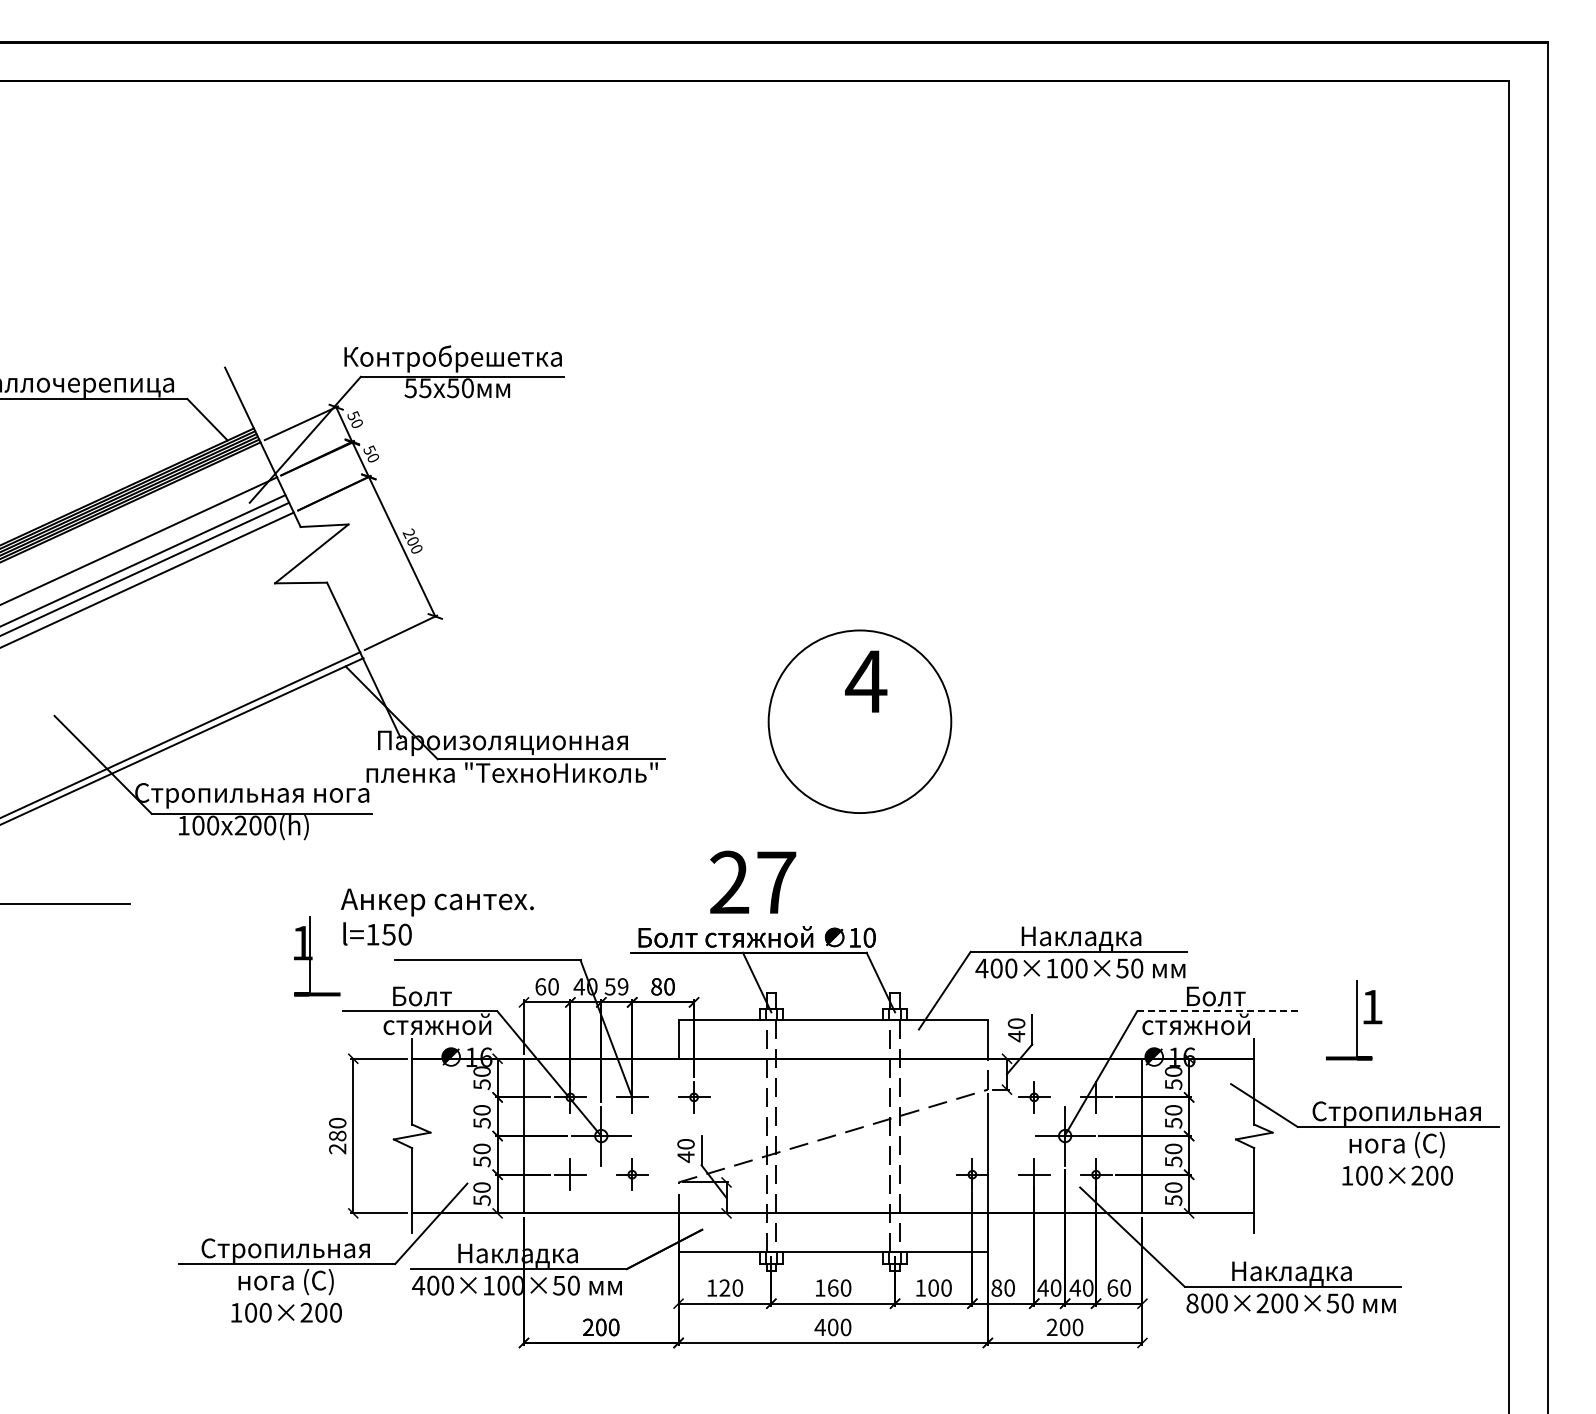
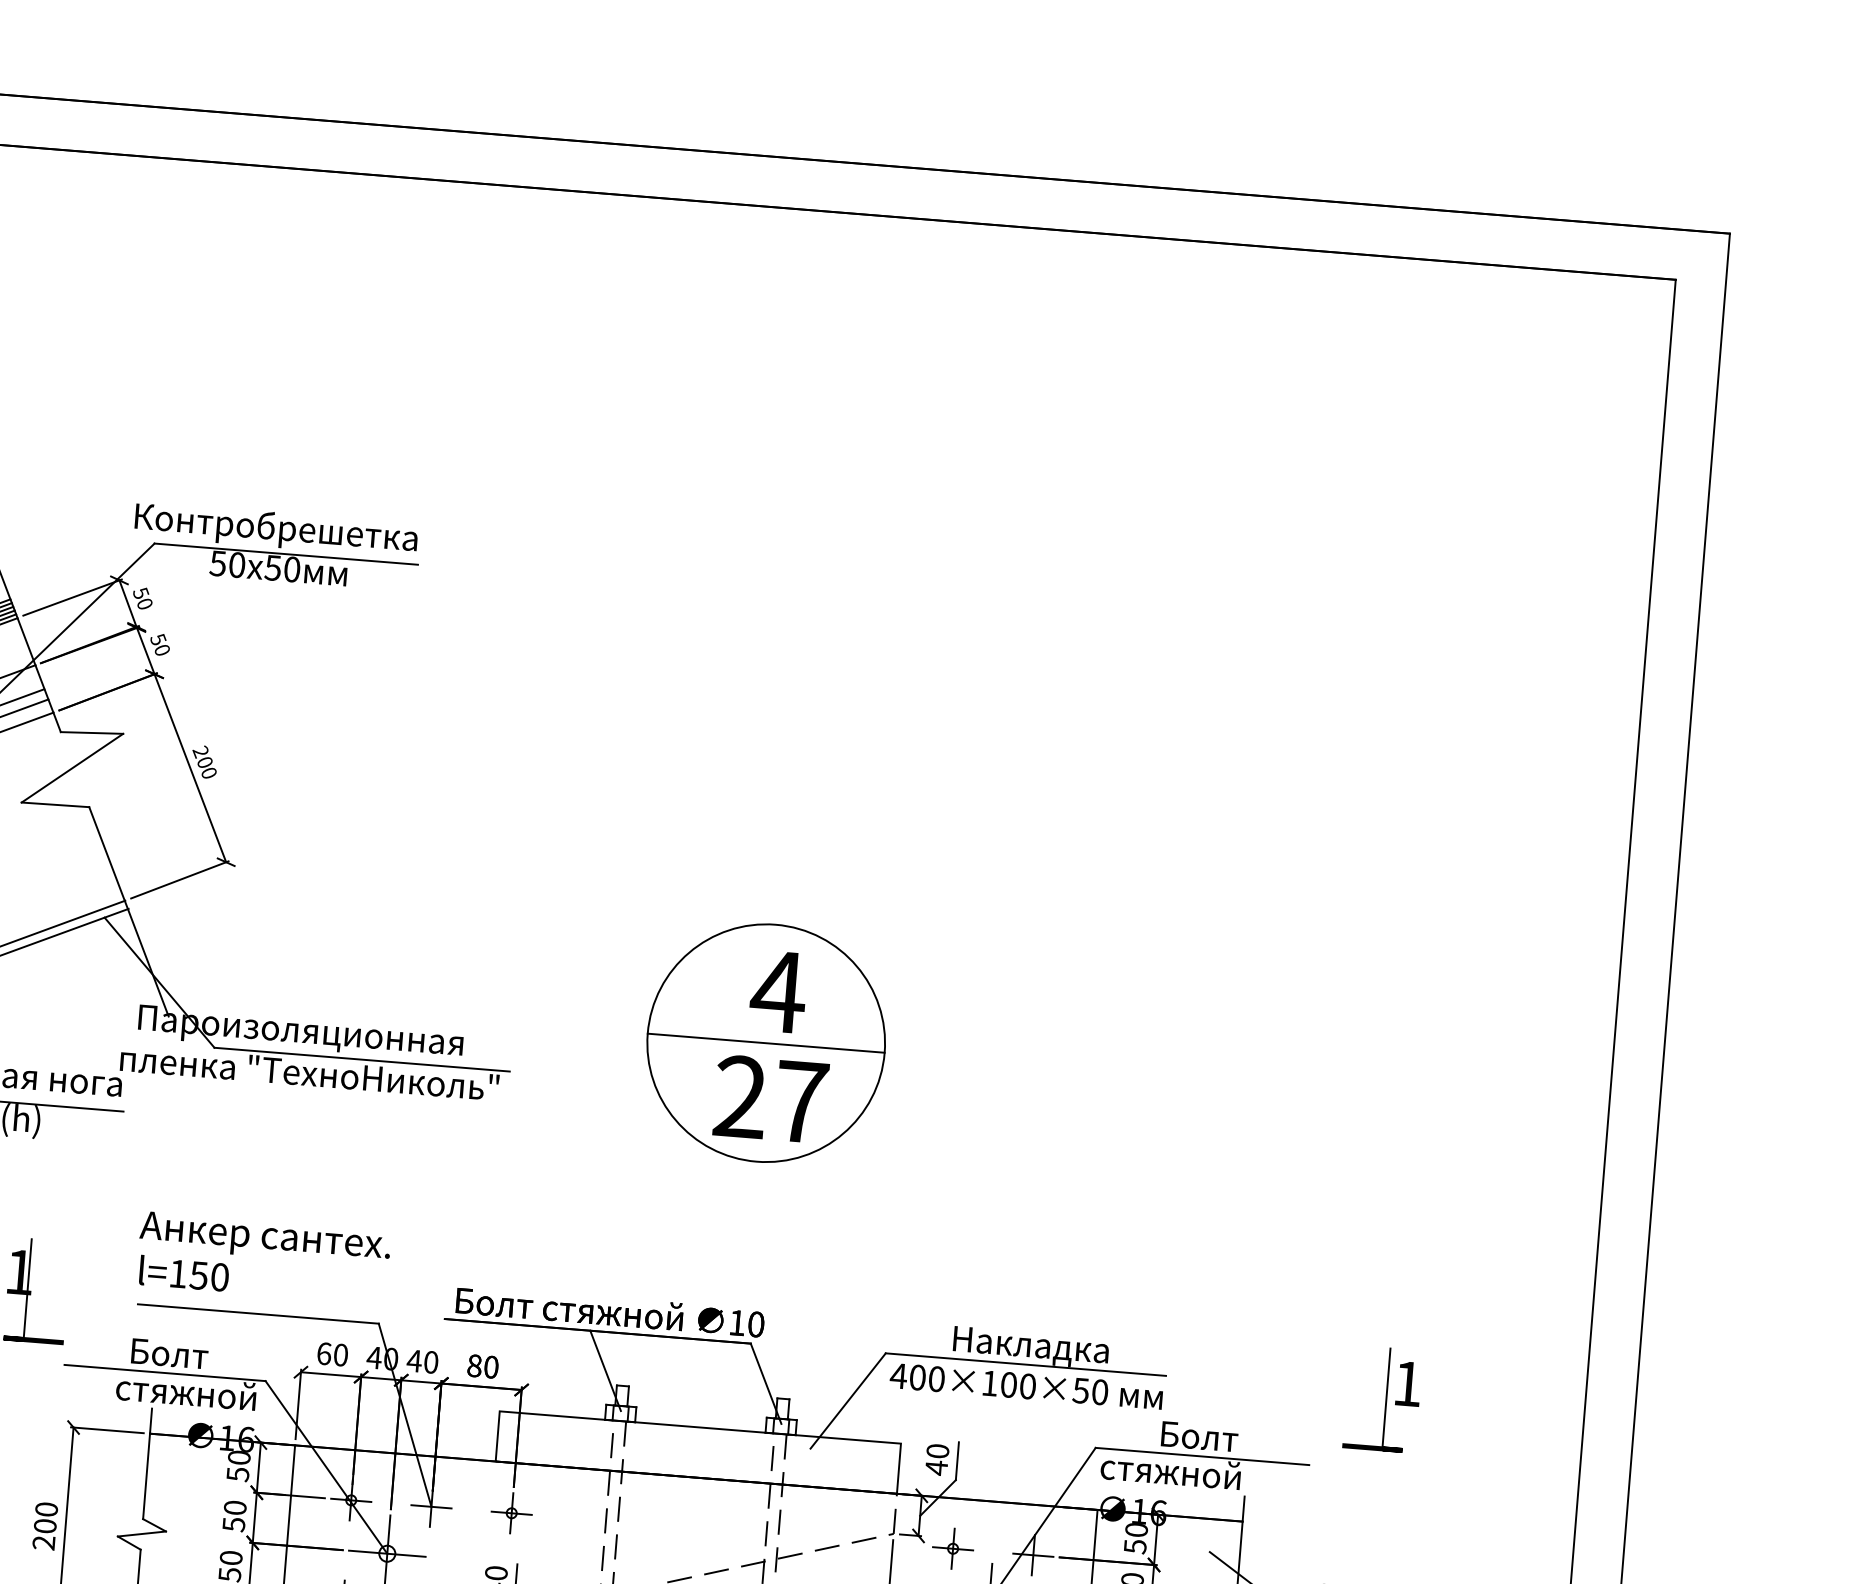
text: (425, 388) -> (237, 565), 55 -> 50
line: (859, 721) -> (765, 1042), added
text: (753, 881) -> (771, 1098), moved
text: (437, 916) -> (263, 1257), moved
text: (616, 986) -> (422, 1361), 59 -> 40
line: (1220, 1011) -> (1203, 1456), dashed -> solid
part: (1354, 1020) -> (1383, 1399), moved
text: (337, 1135) -> (45, 1525), 280 -> 200

